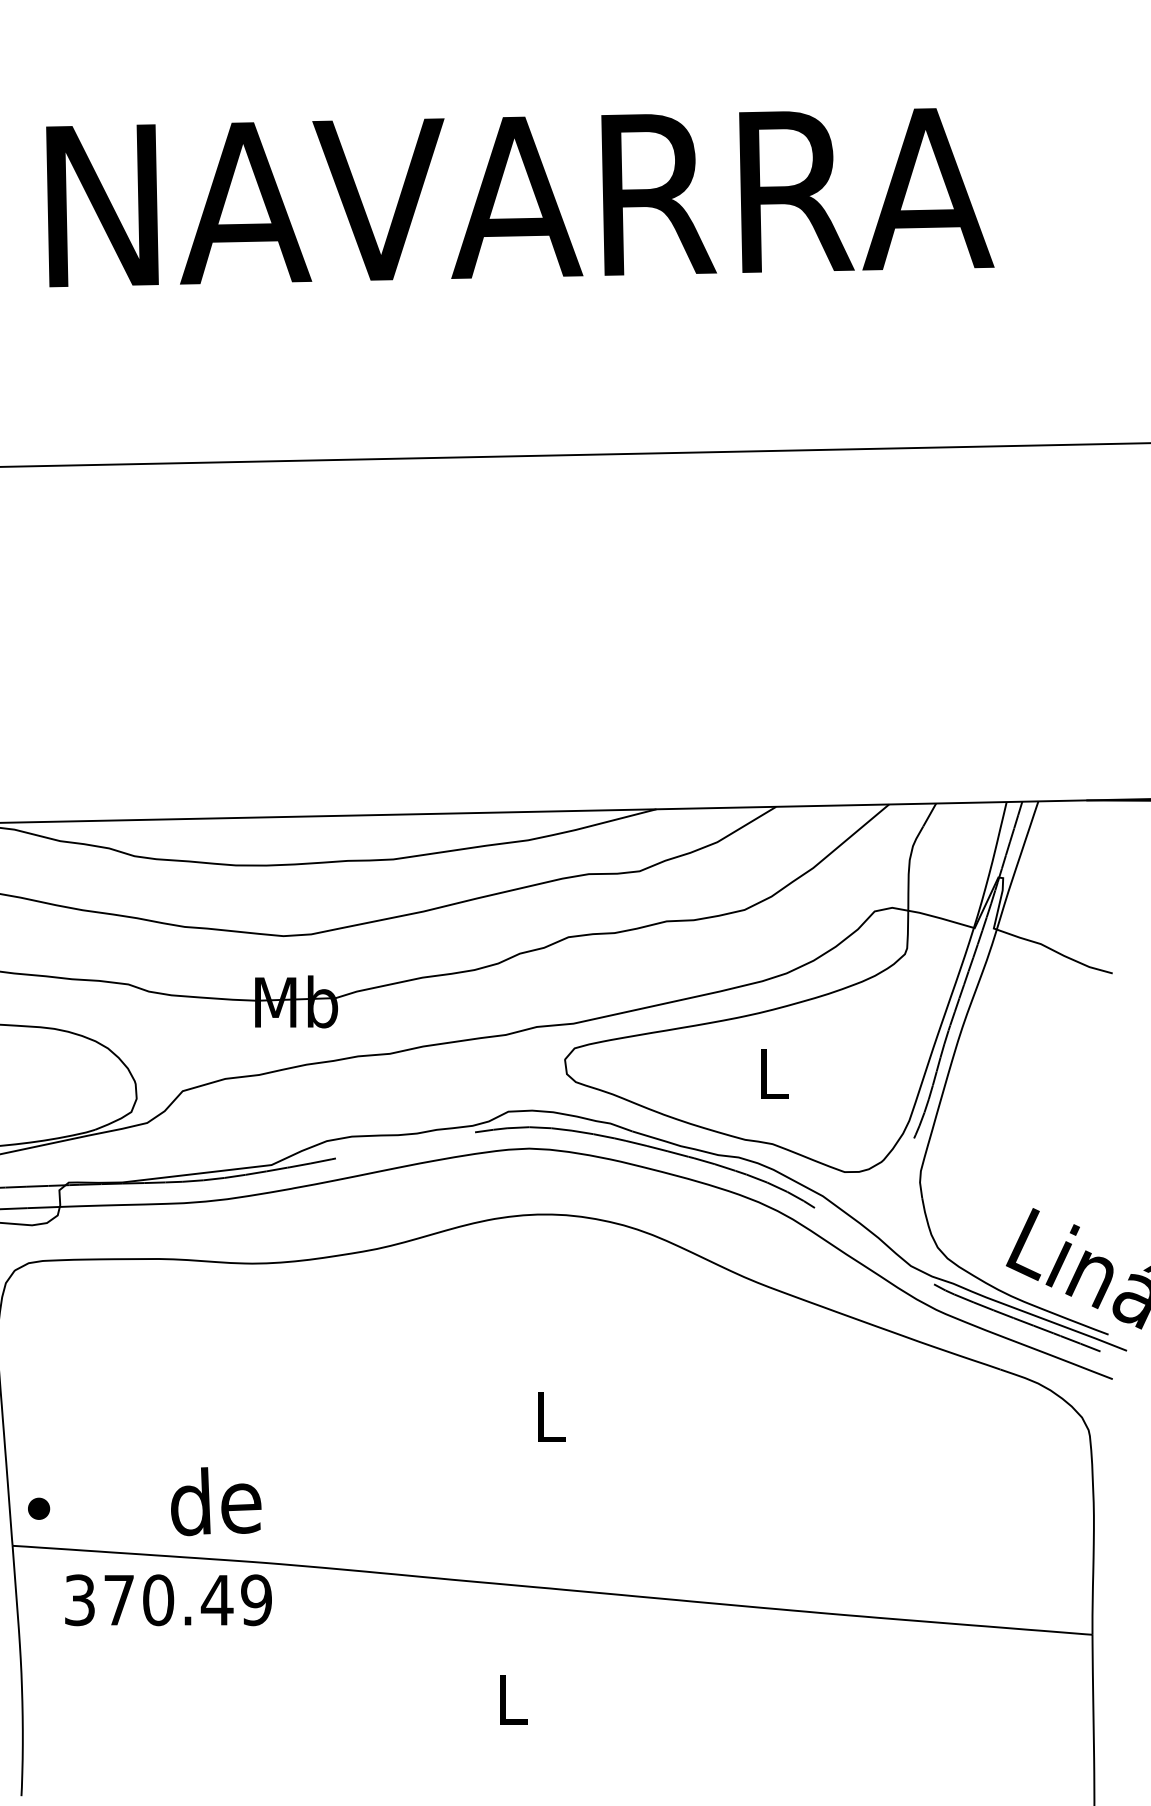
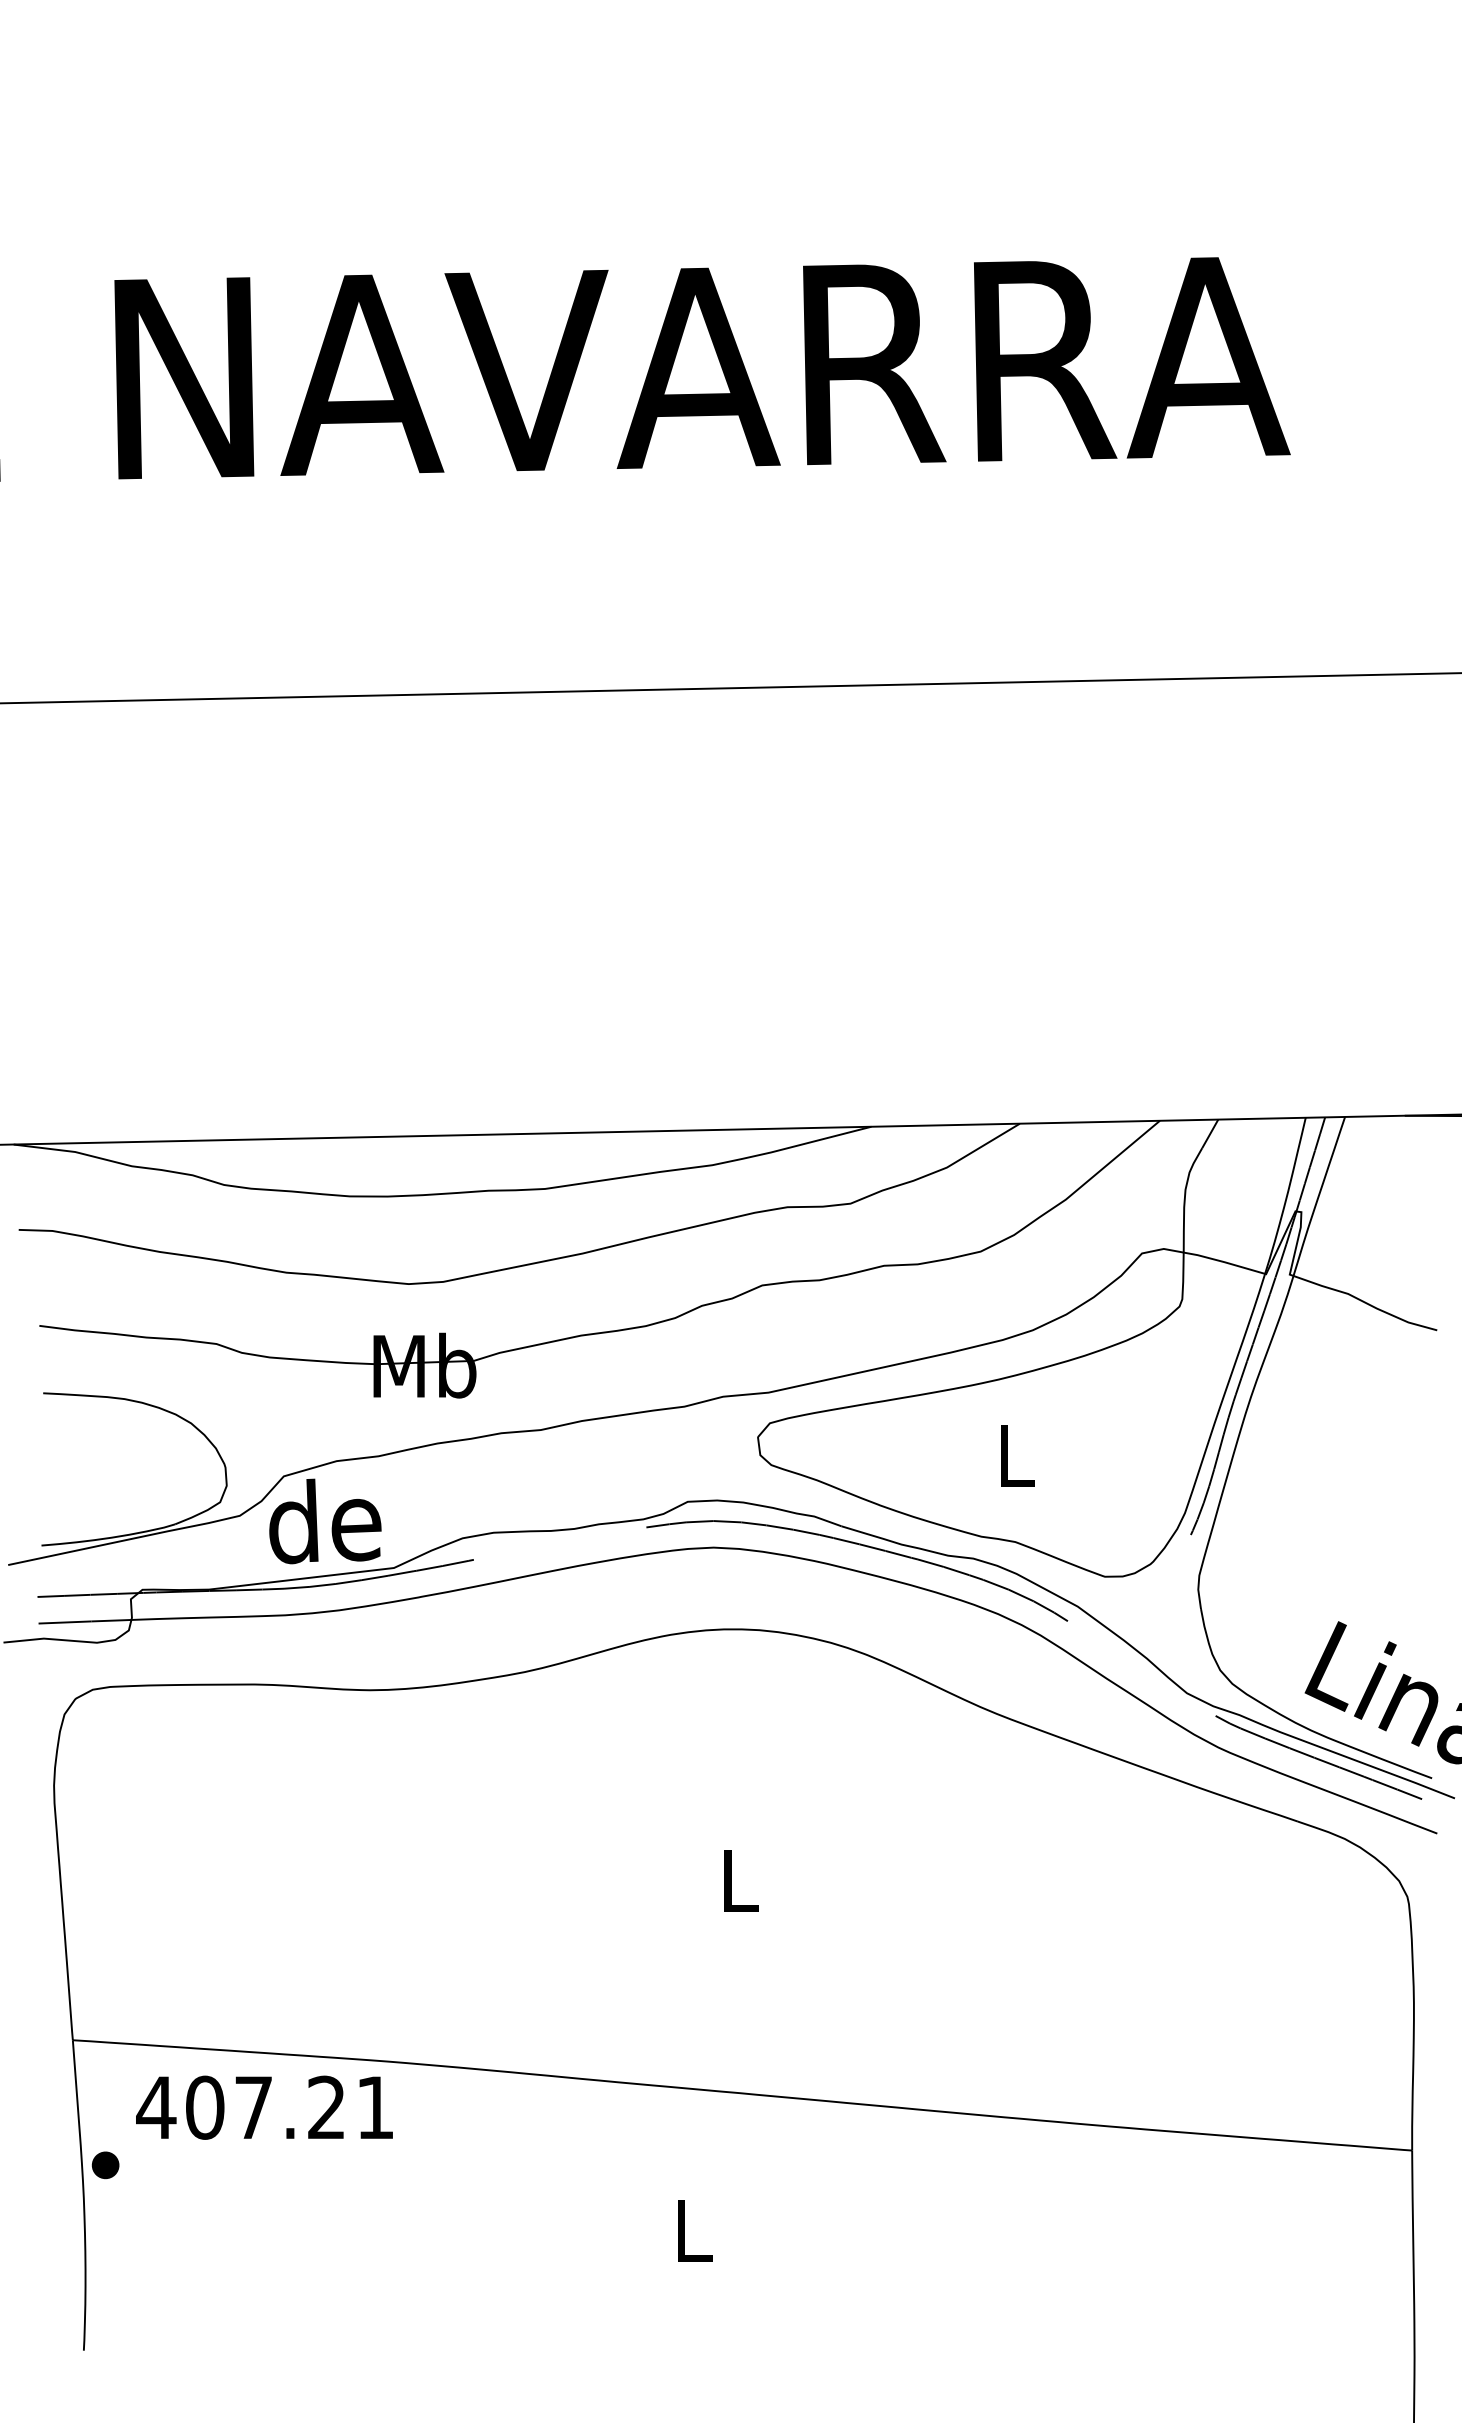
text: (216, 1501) -> (325, 1521), moved
part: (38, 1508) -> (105, 2165), moved
text: (167, 1600) -> (265, 2107), 370.49 -> 407.21

